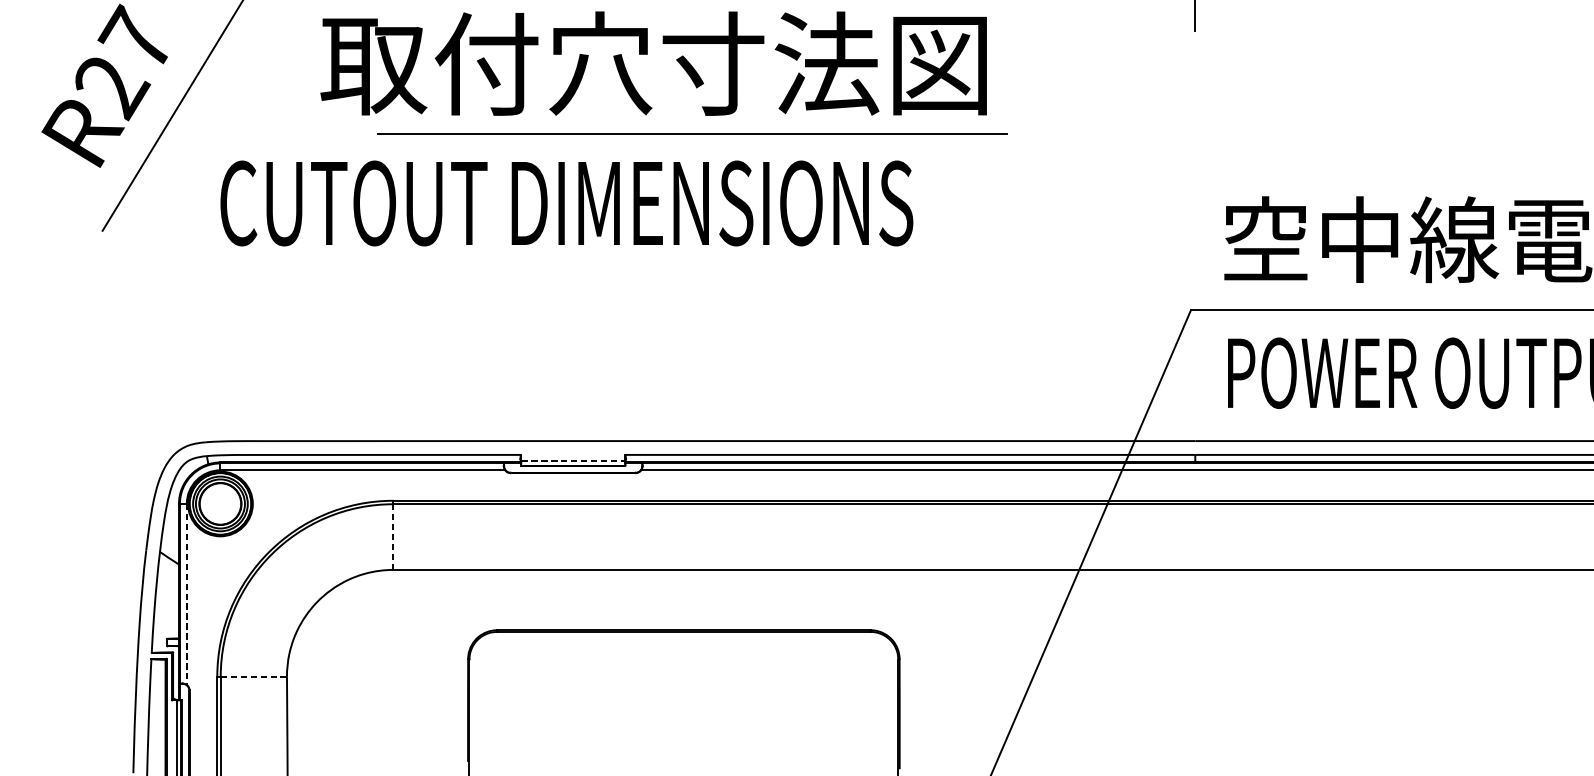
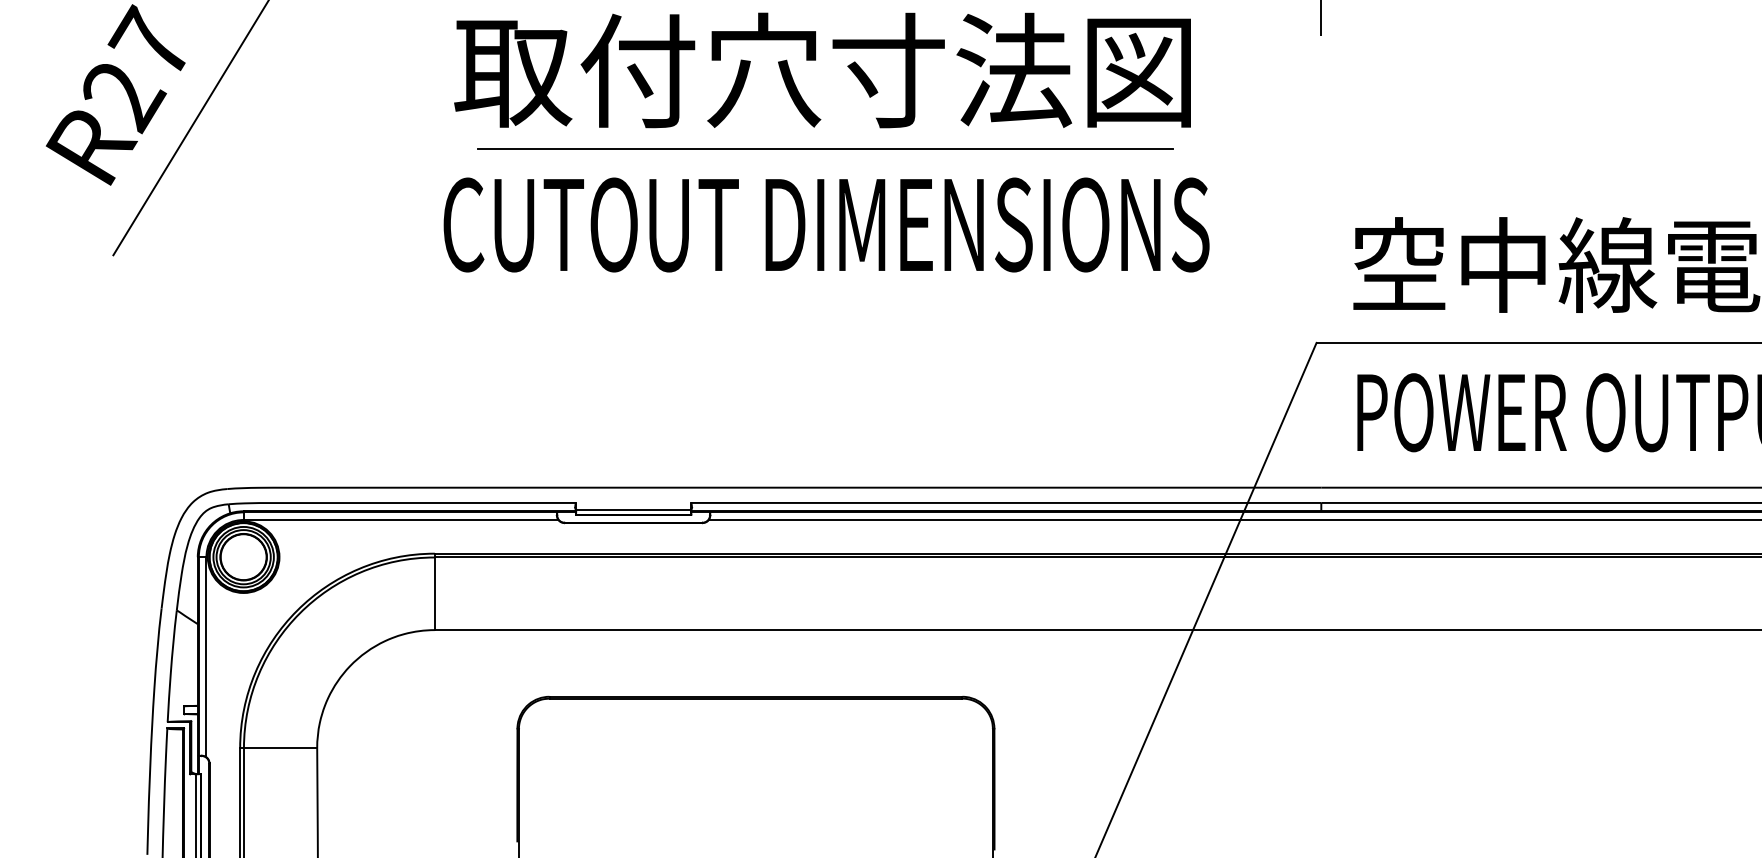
text: (653, 63) -> (822, 70), moved
line: (692, 134) -> (825, 148), moved
text: (566, 203) -> (826, 224), moved
line: (574, 460) -> (634, 509), dashed -> solid
line: (393, 536) -> (434, 593), dashed -> solid
line: (186, 594) -> (206, 657), dashed -> solid
line: (253, 677) -> (280, 748), dashed -> solid

